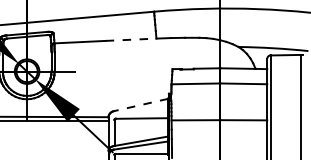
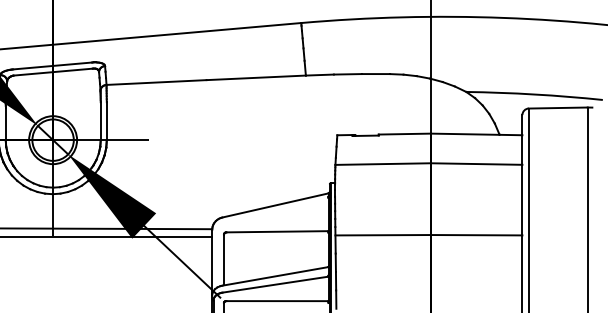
line: (131, 39) -> (257, 77), dashed -> solid
line: (141, 105) -> (276, 206), dashed -> solid

